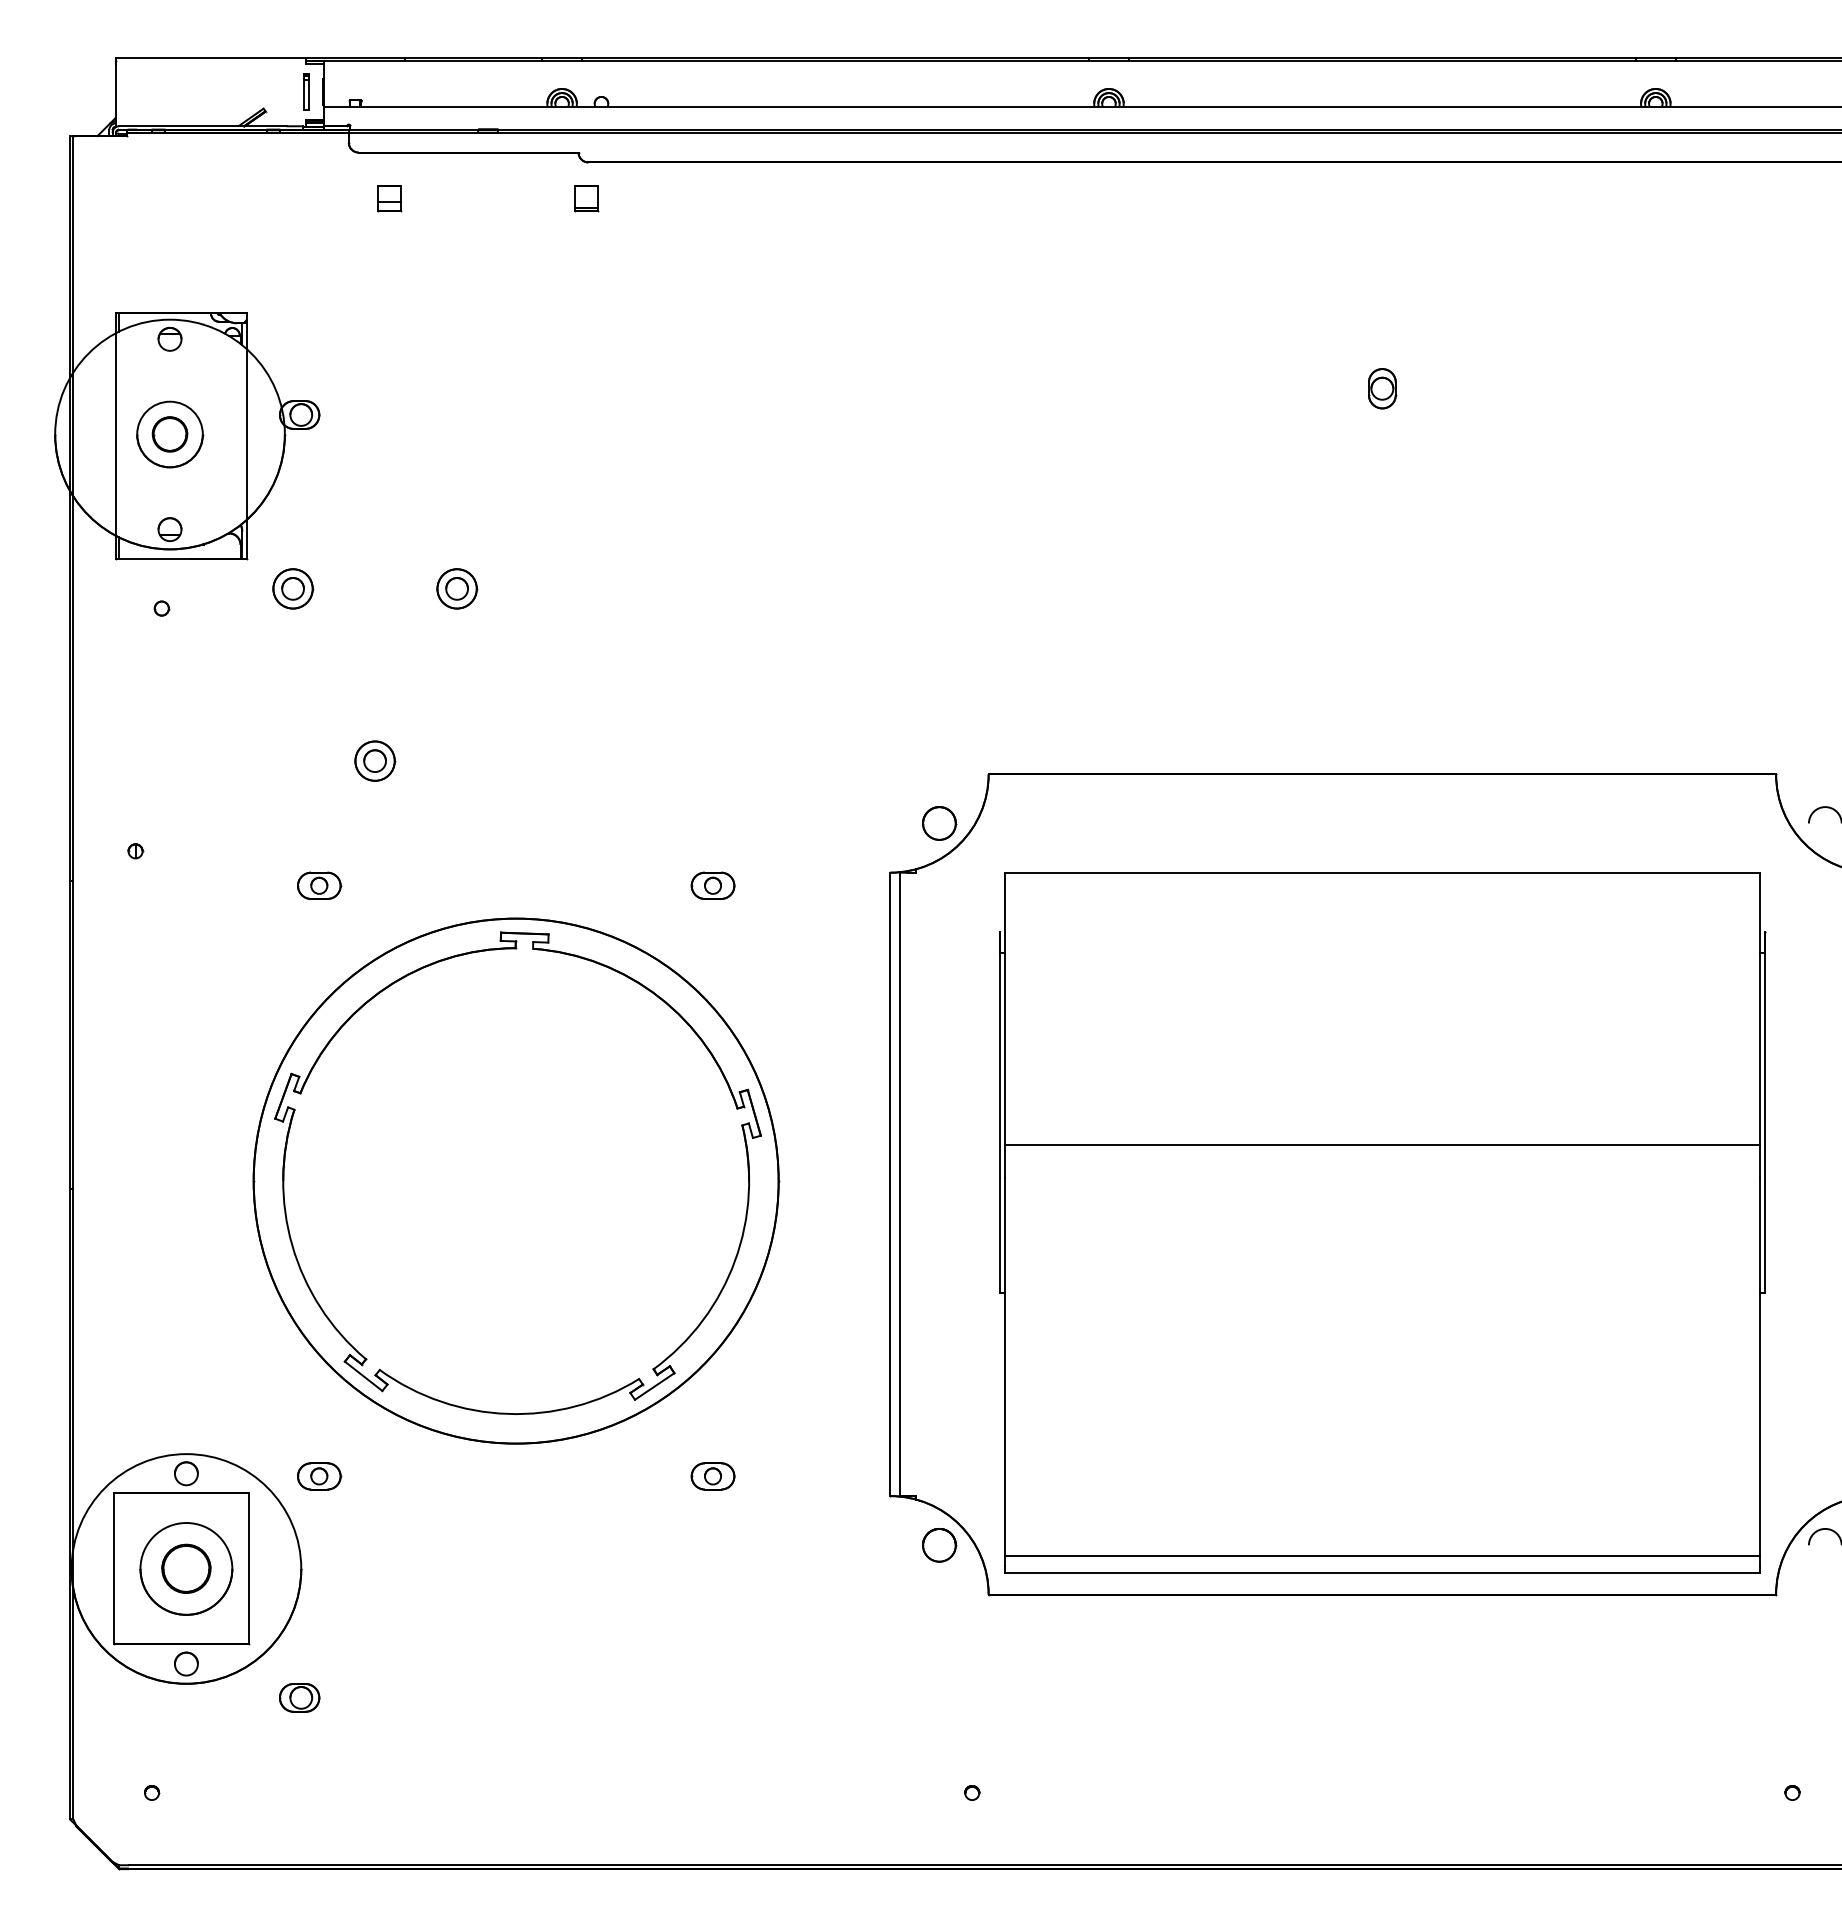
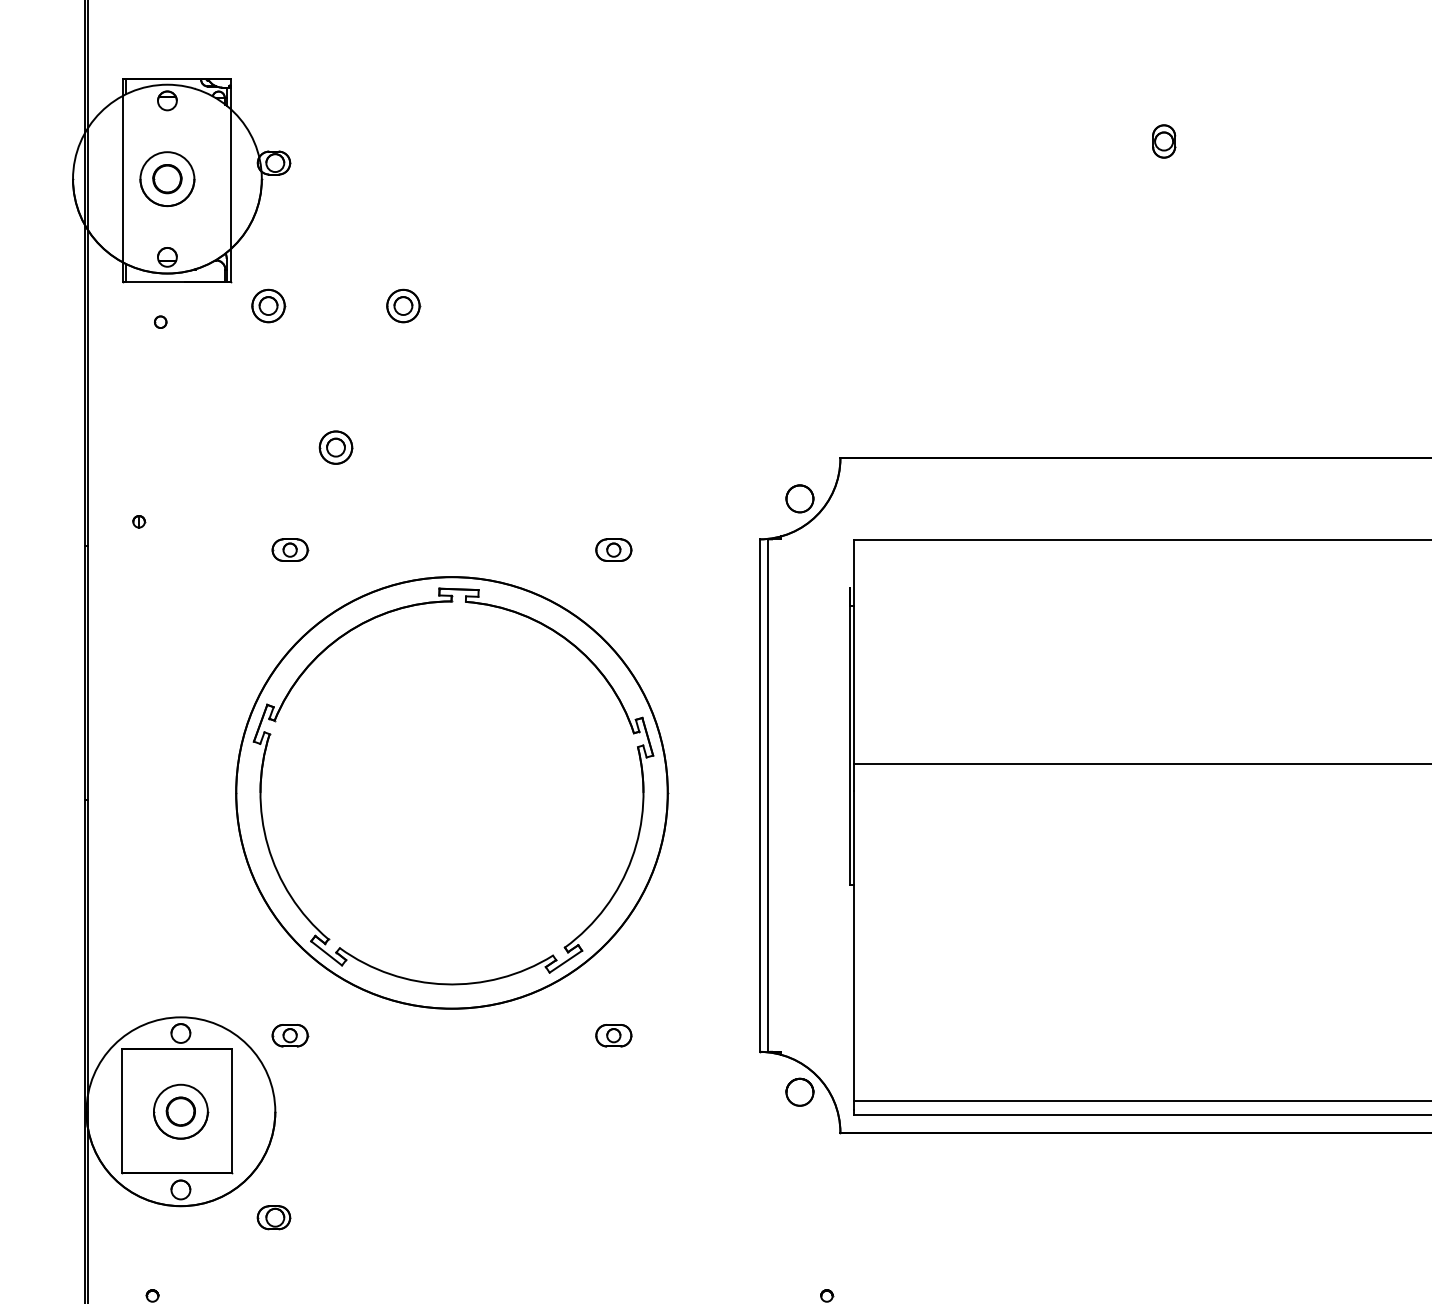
part: (186, 1568) -> (180, 1111), size x0.71

